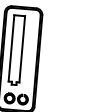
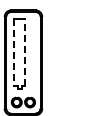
line: (11, 48) -> (14, 52), solid -> dashed
line: (22, 48) -> (25, 51), solid -> dashed

